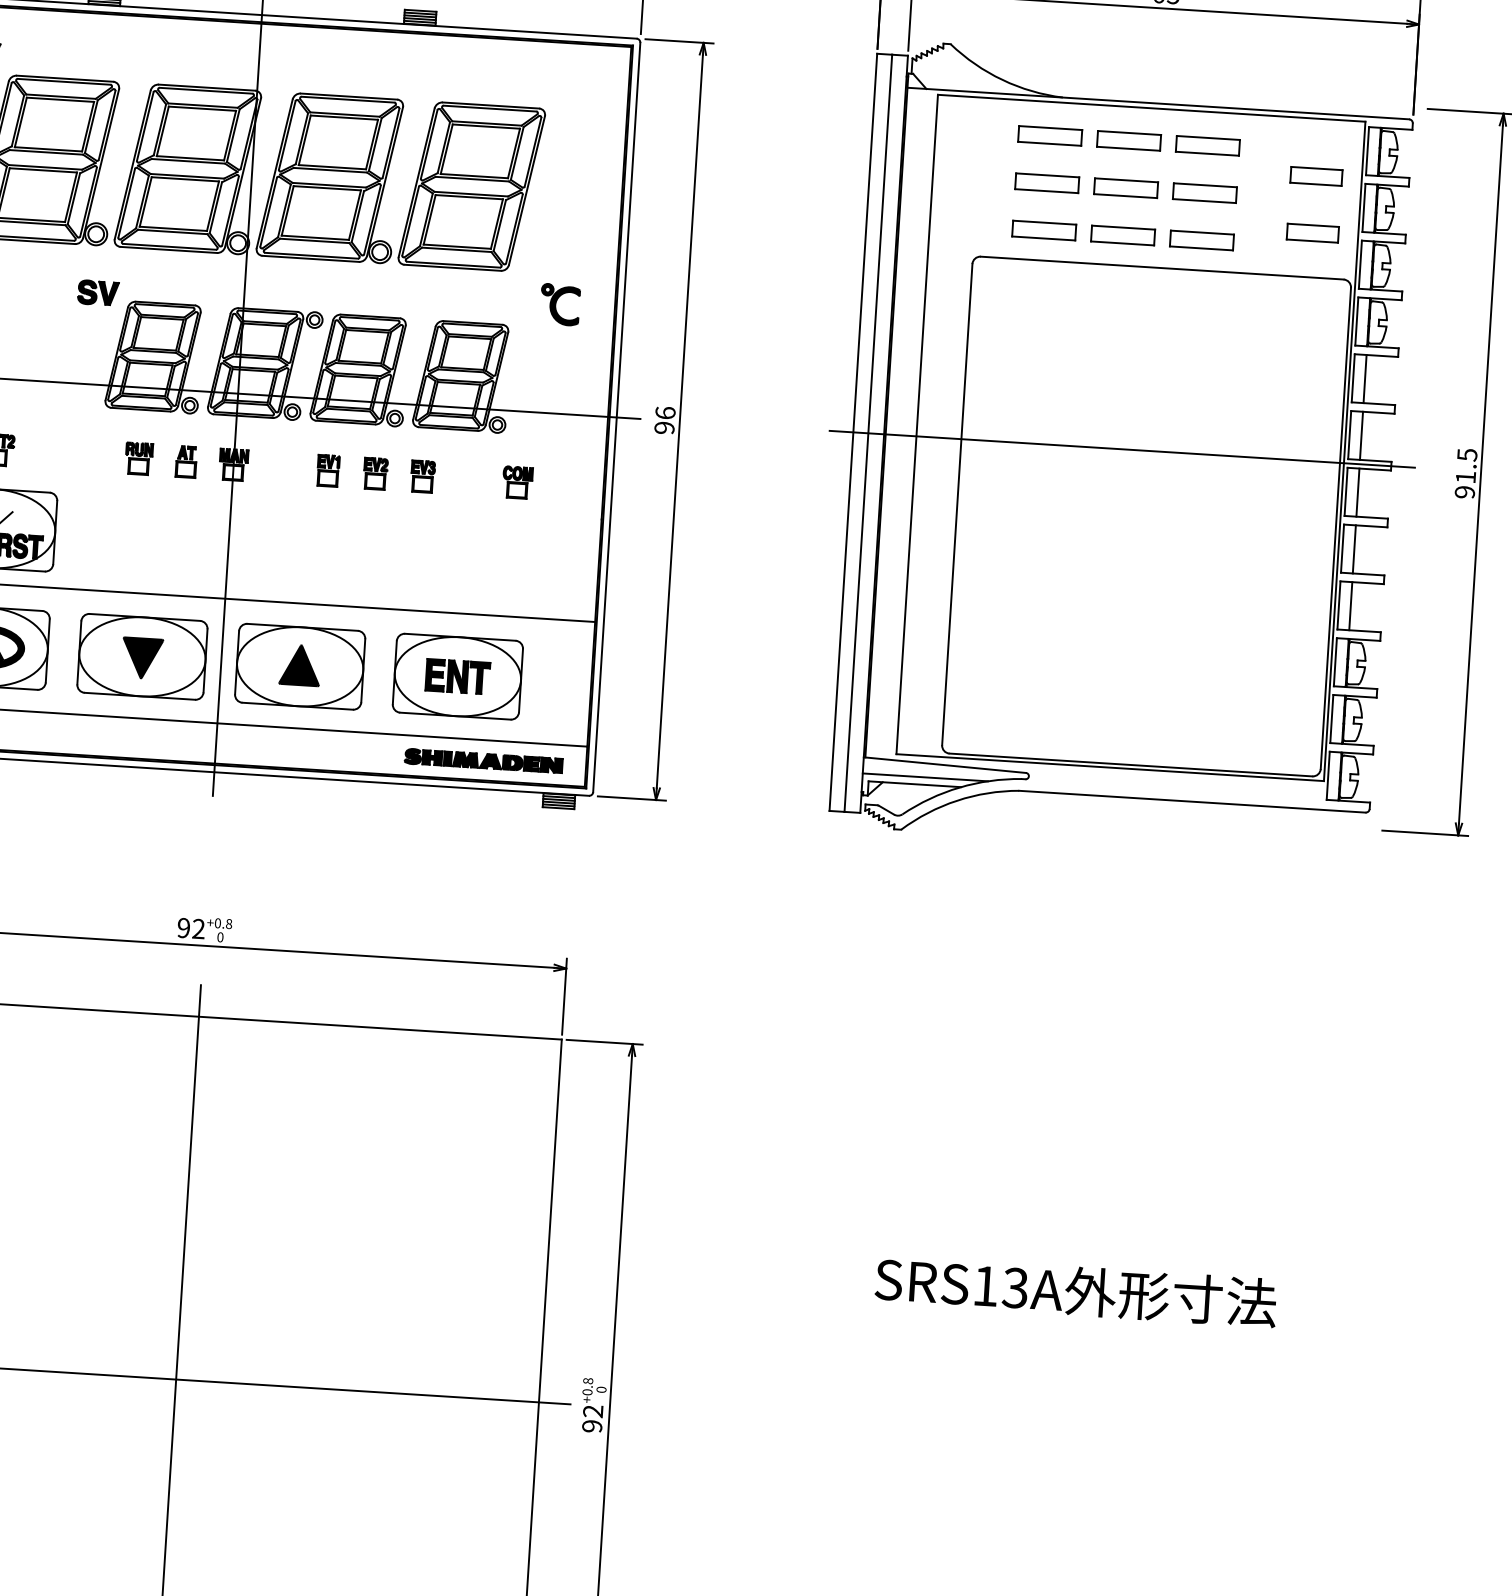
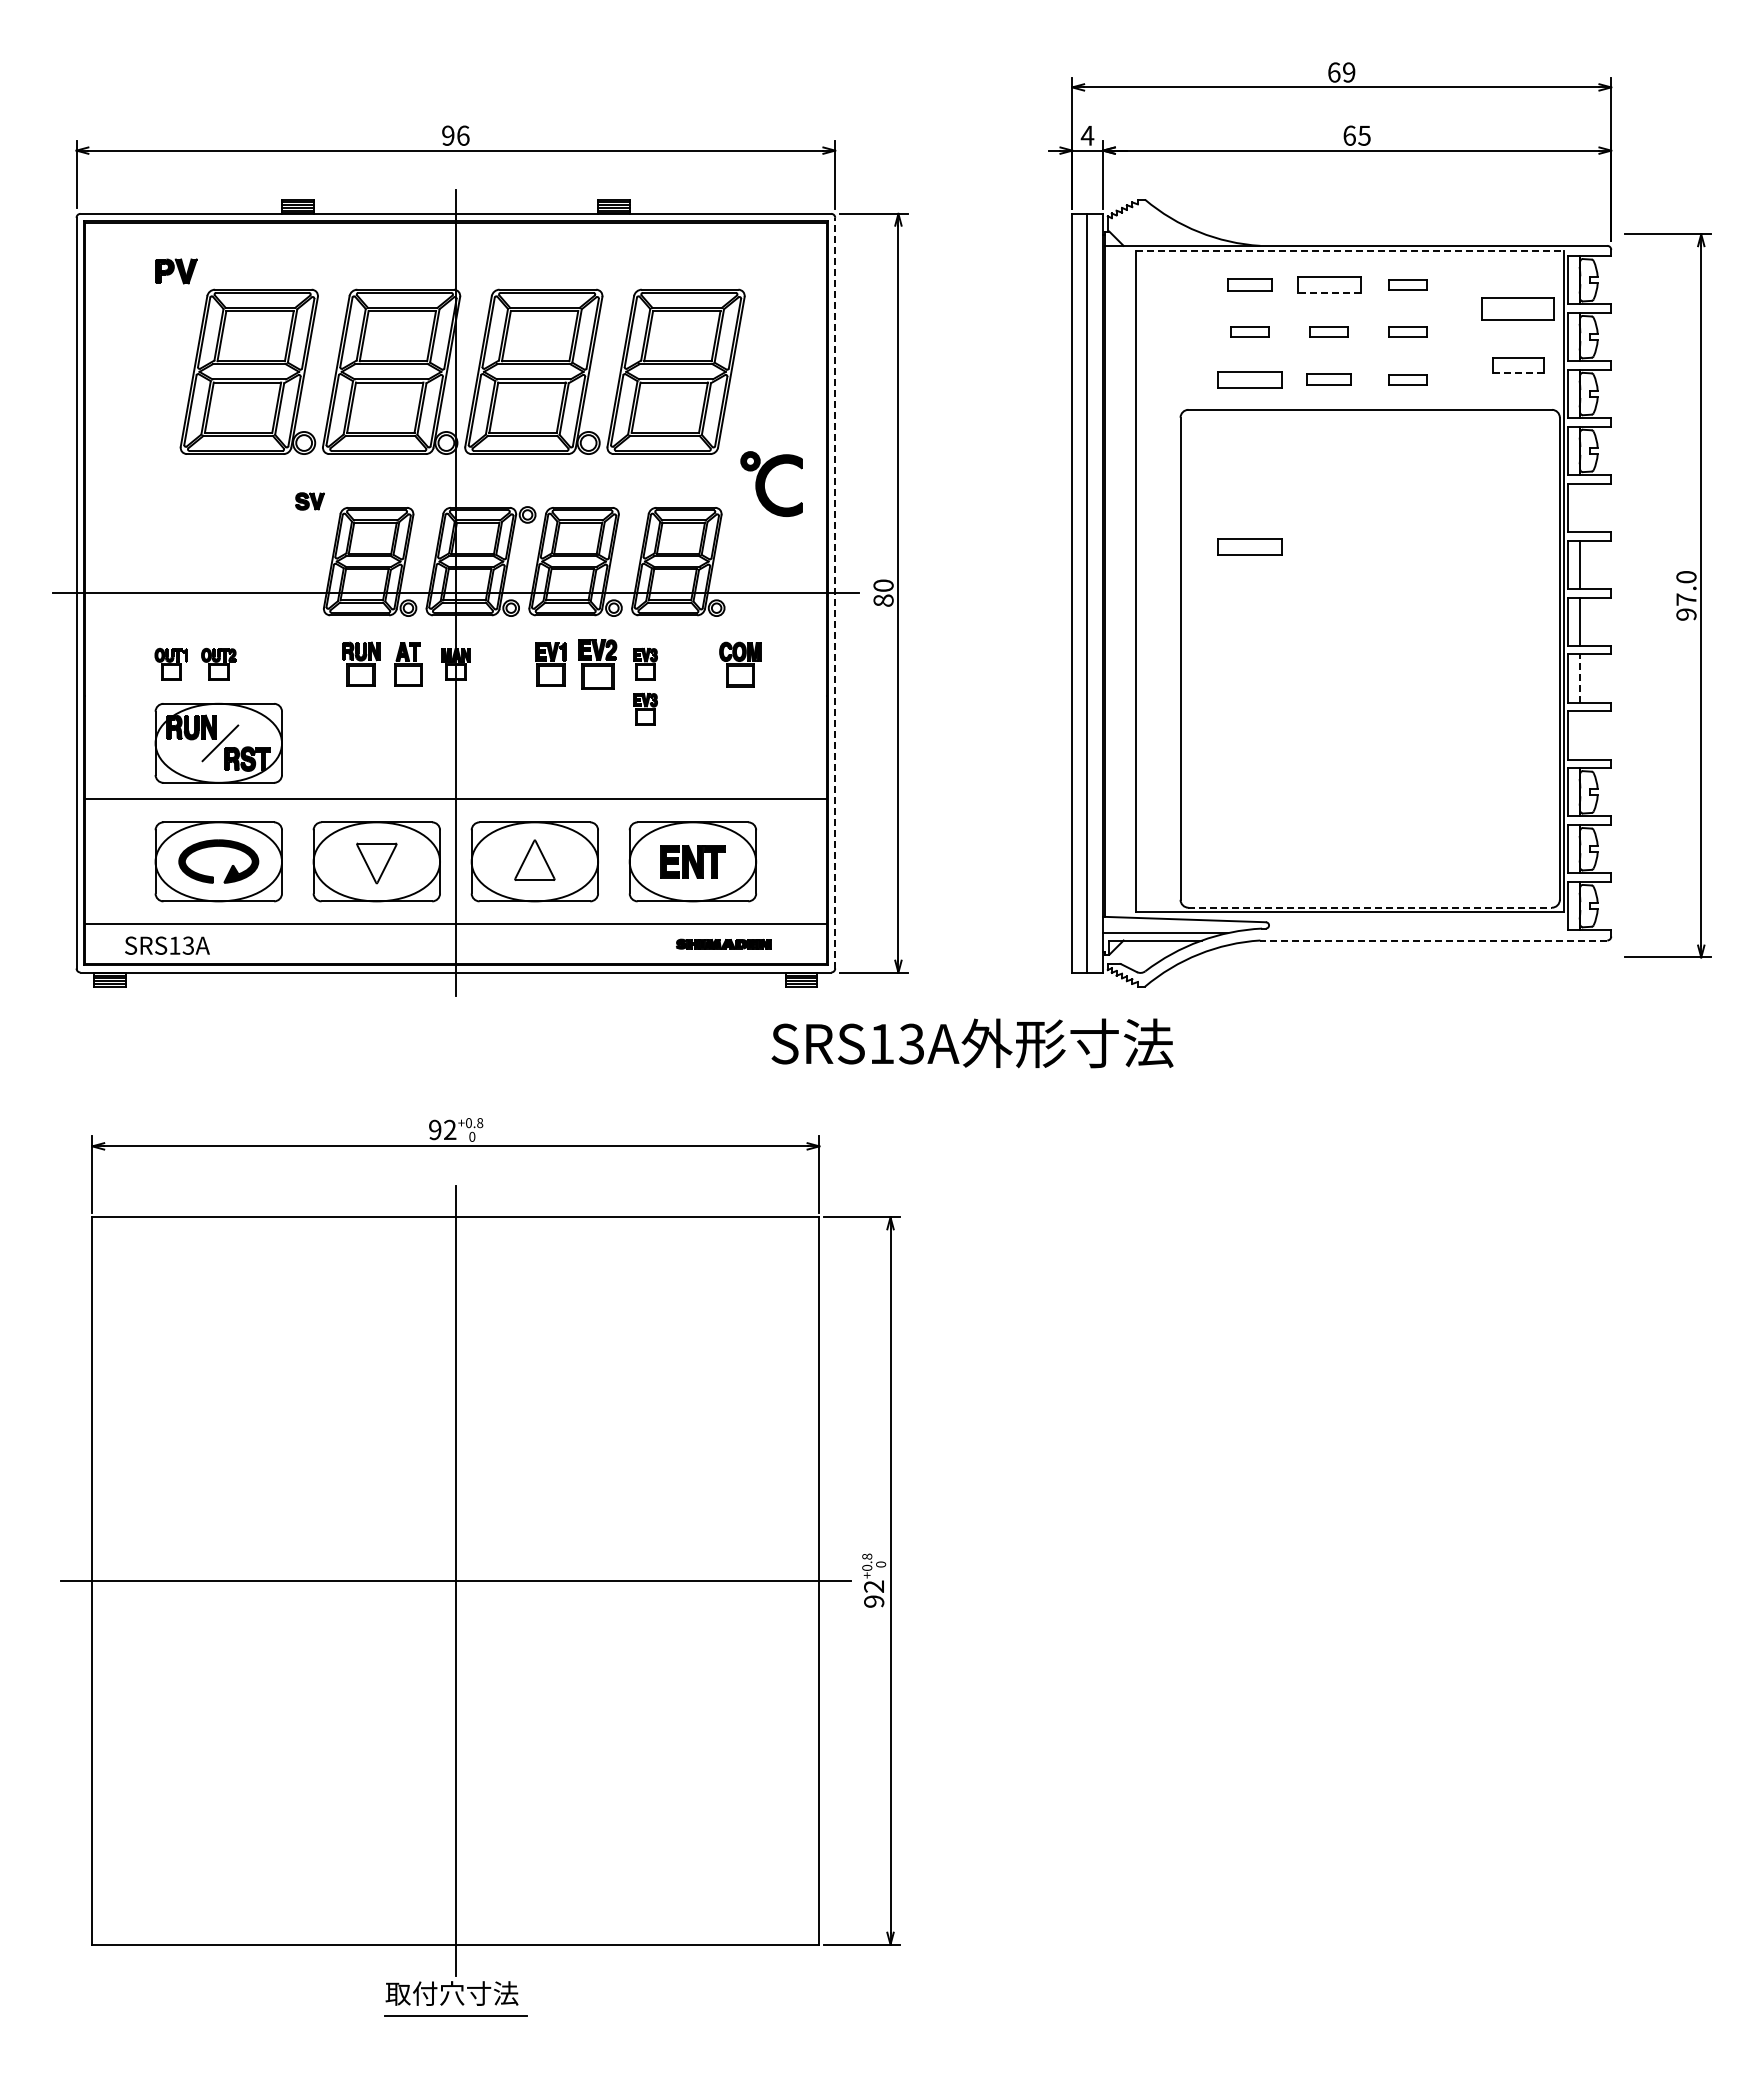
line: (1152, 108) -> (1350, 251), solid -> dashed
part: (1049, 135) -> (1249, 284), size x0.7
part: (1208, 145) -> (1408, 284), size x0.6
line: (1128, 148) -> (1329, 292), solid -> dashed
part: (1316, 176) -> (1518, 308), size x1.4
part: (1046, 182) -> (1249, 331), size x0.6
part: (1126, 187) -> (1329, 331), size x0.6
part: (1205, 192) -> (1408, 331), size x0.6
part: (1123, 235) -> (1329, 379), size x0.7
part: (1202, 240) -> (1408, 379), size x0.6
line: (1312, 241) -> (1518, 373), solid -> dashed
part: (97, 292) -> (309, 501), size x0.7
part: (559, 305) -> (771, 484), size x1.6
line: (1364, 378) -> (1579, 507), removed
part: (1033, 396) -> (1249, 546), added
line: (617, 416) -> (835, 592), solid -> dashed
text: (664, 419) -> (883, 592), 96 -> 80
line: (1122, 449) -> (1341, 593), removed
part: (138, 458) -> (360, 664), size x1.4
part: (186, 461) -> (408, 664), size x1.4
text: (1466, 466) -> (1686, 588), 91.5 -> 97.0
part: (328, 470) -> (550, 664), size x1.4
part: (376, 473) -> (598, 664), size x1.6
part: (517, 481) -> (740, 663), size x1.4
part: (420, 520) -> (645, 708), added
line: (1354, 549) -> (1579, 678), solid -> dashed
line: (1350, 606) -> (1579, 735), removed
fill: (141, 658) -> (376, 863), removed
fill: (299, 665) -> (534, 860), removed
part: (483, 760) -> (723, 943), size x0.6
line: (1131, 764) -> (1370, 907), solid -> dashed
line: (1192, 801) -> (1433, 940), solid -> dashed
text: (1076, 1291) -> (972, 1043), moved

